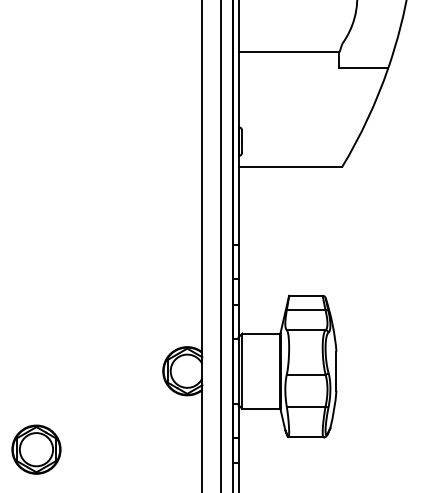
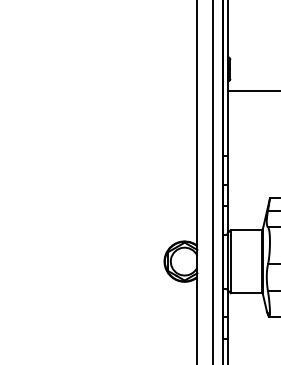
part: (36, 449) -> (58, 327), removed

